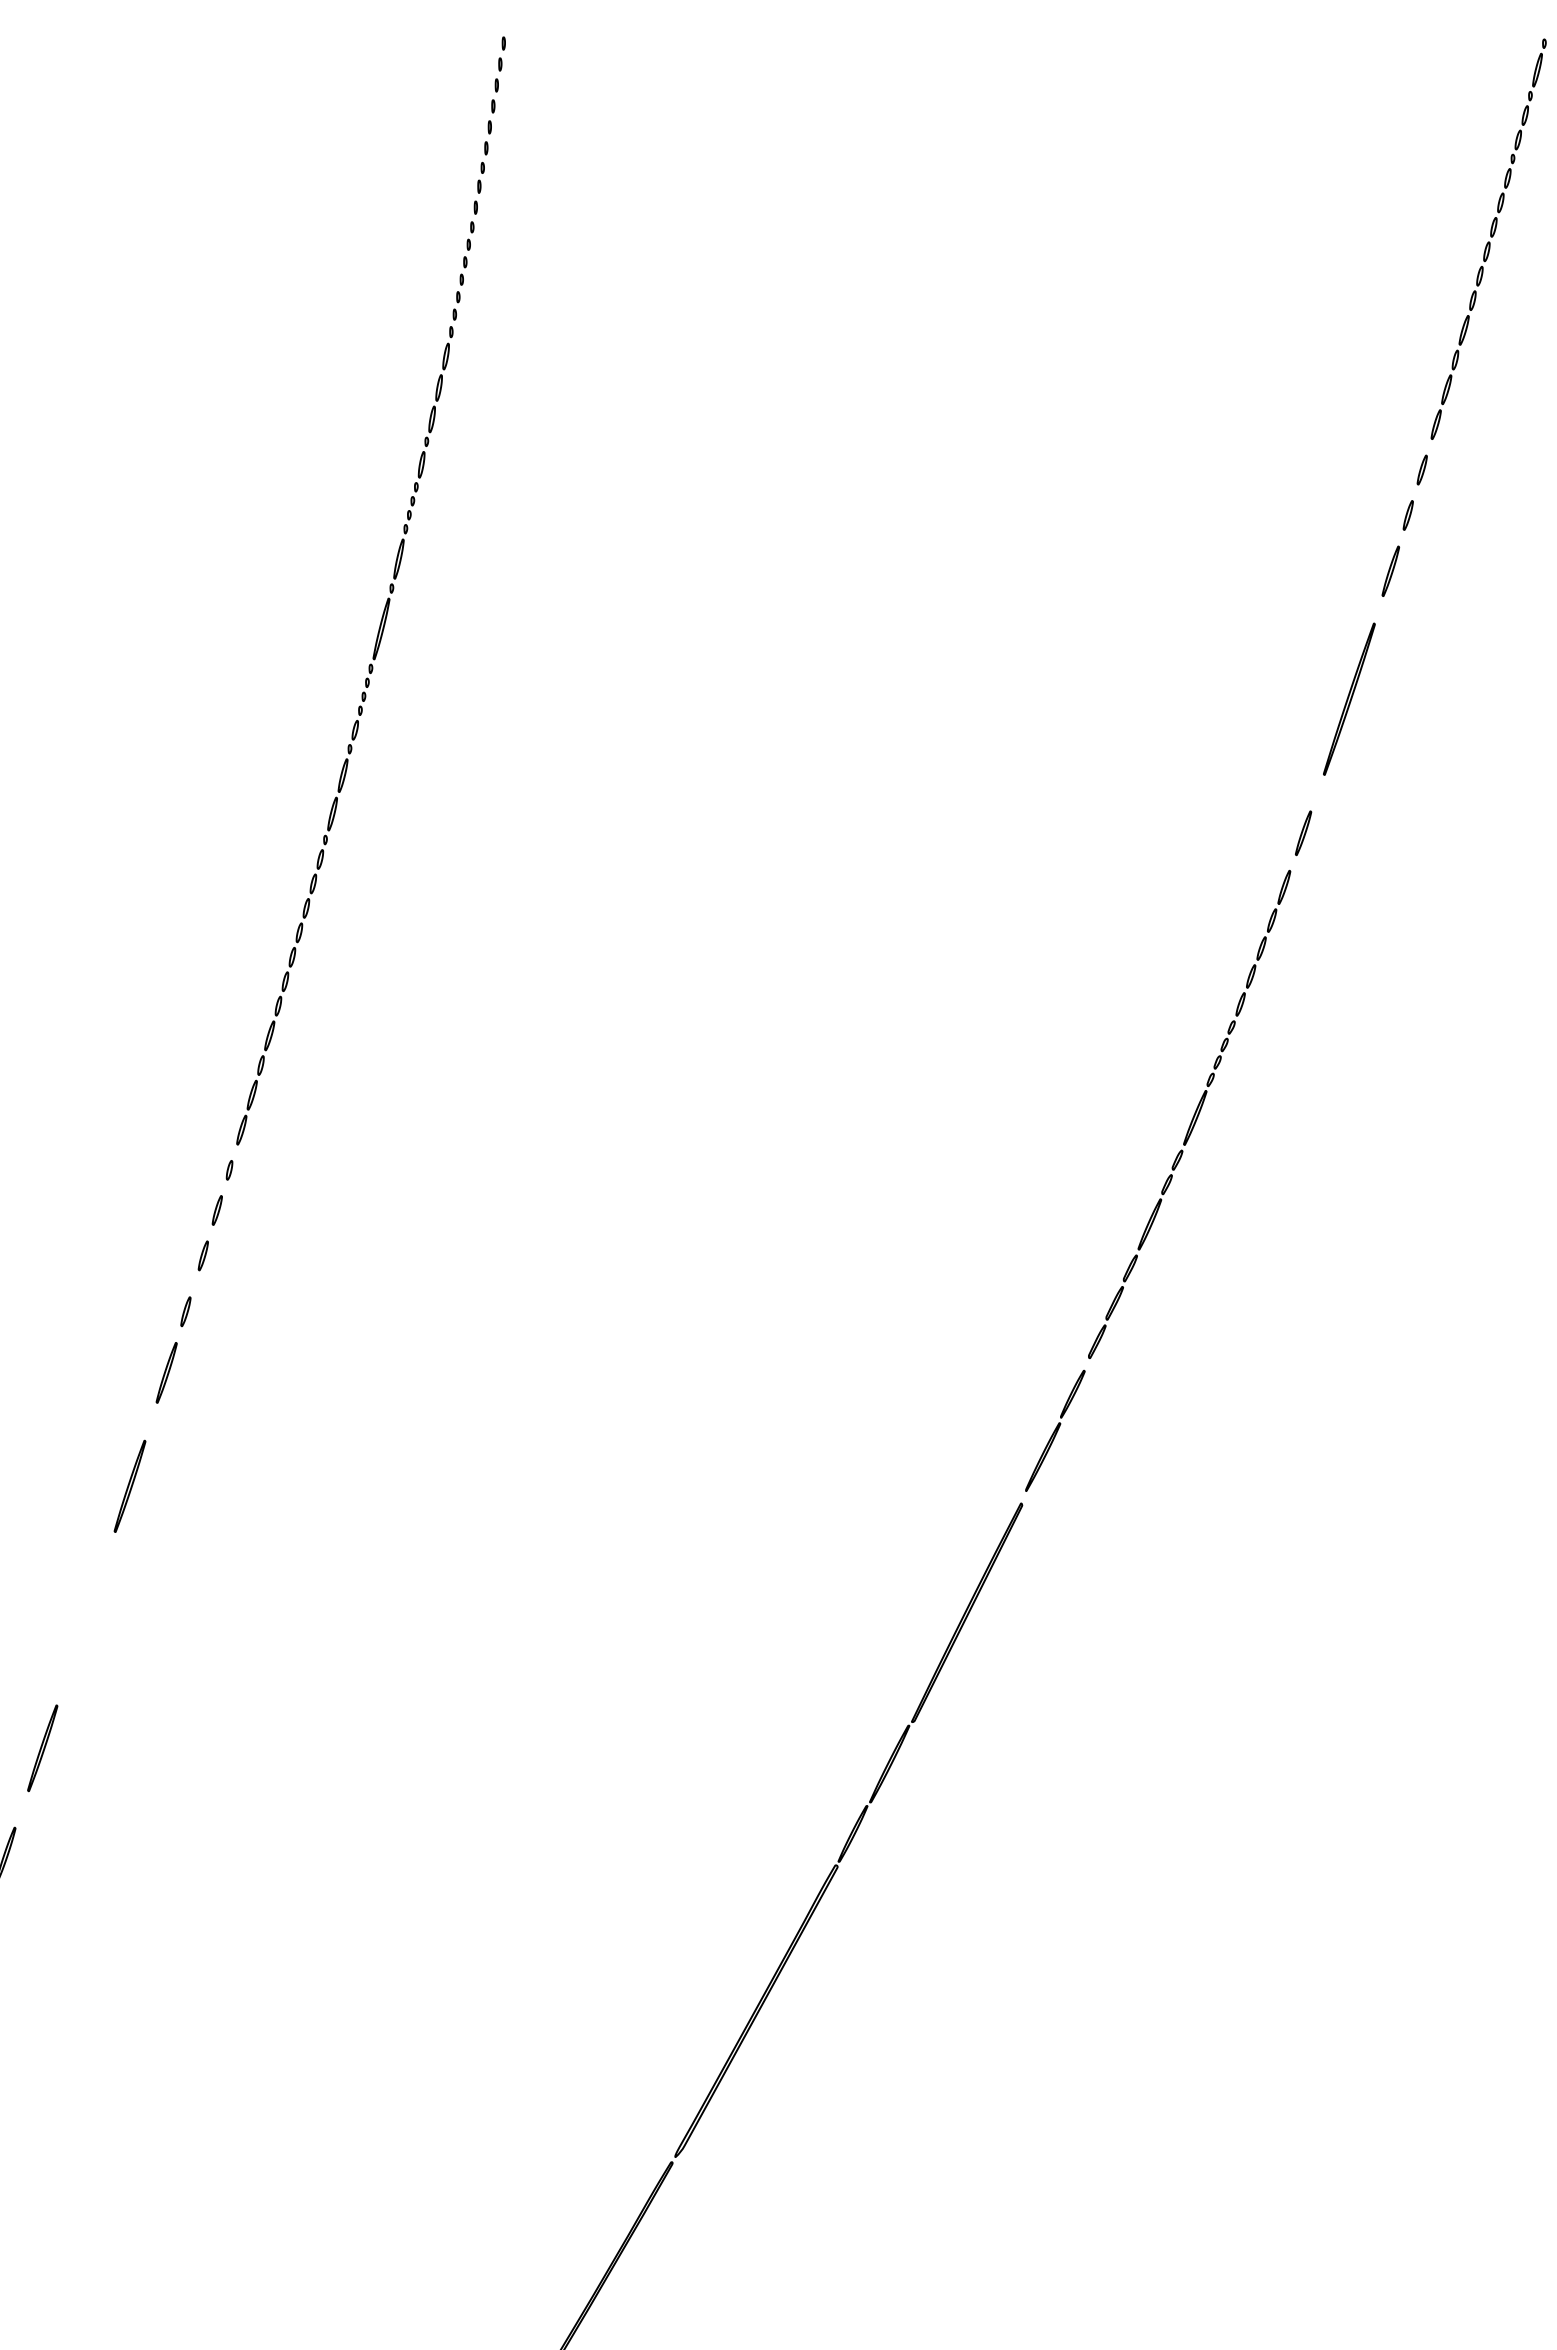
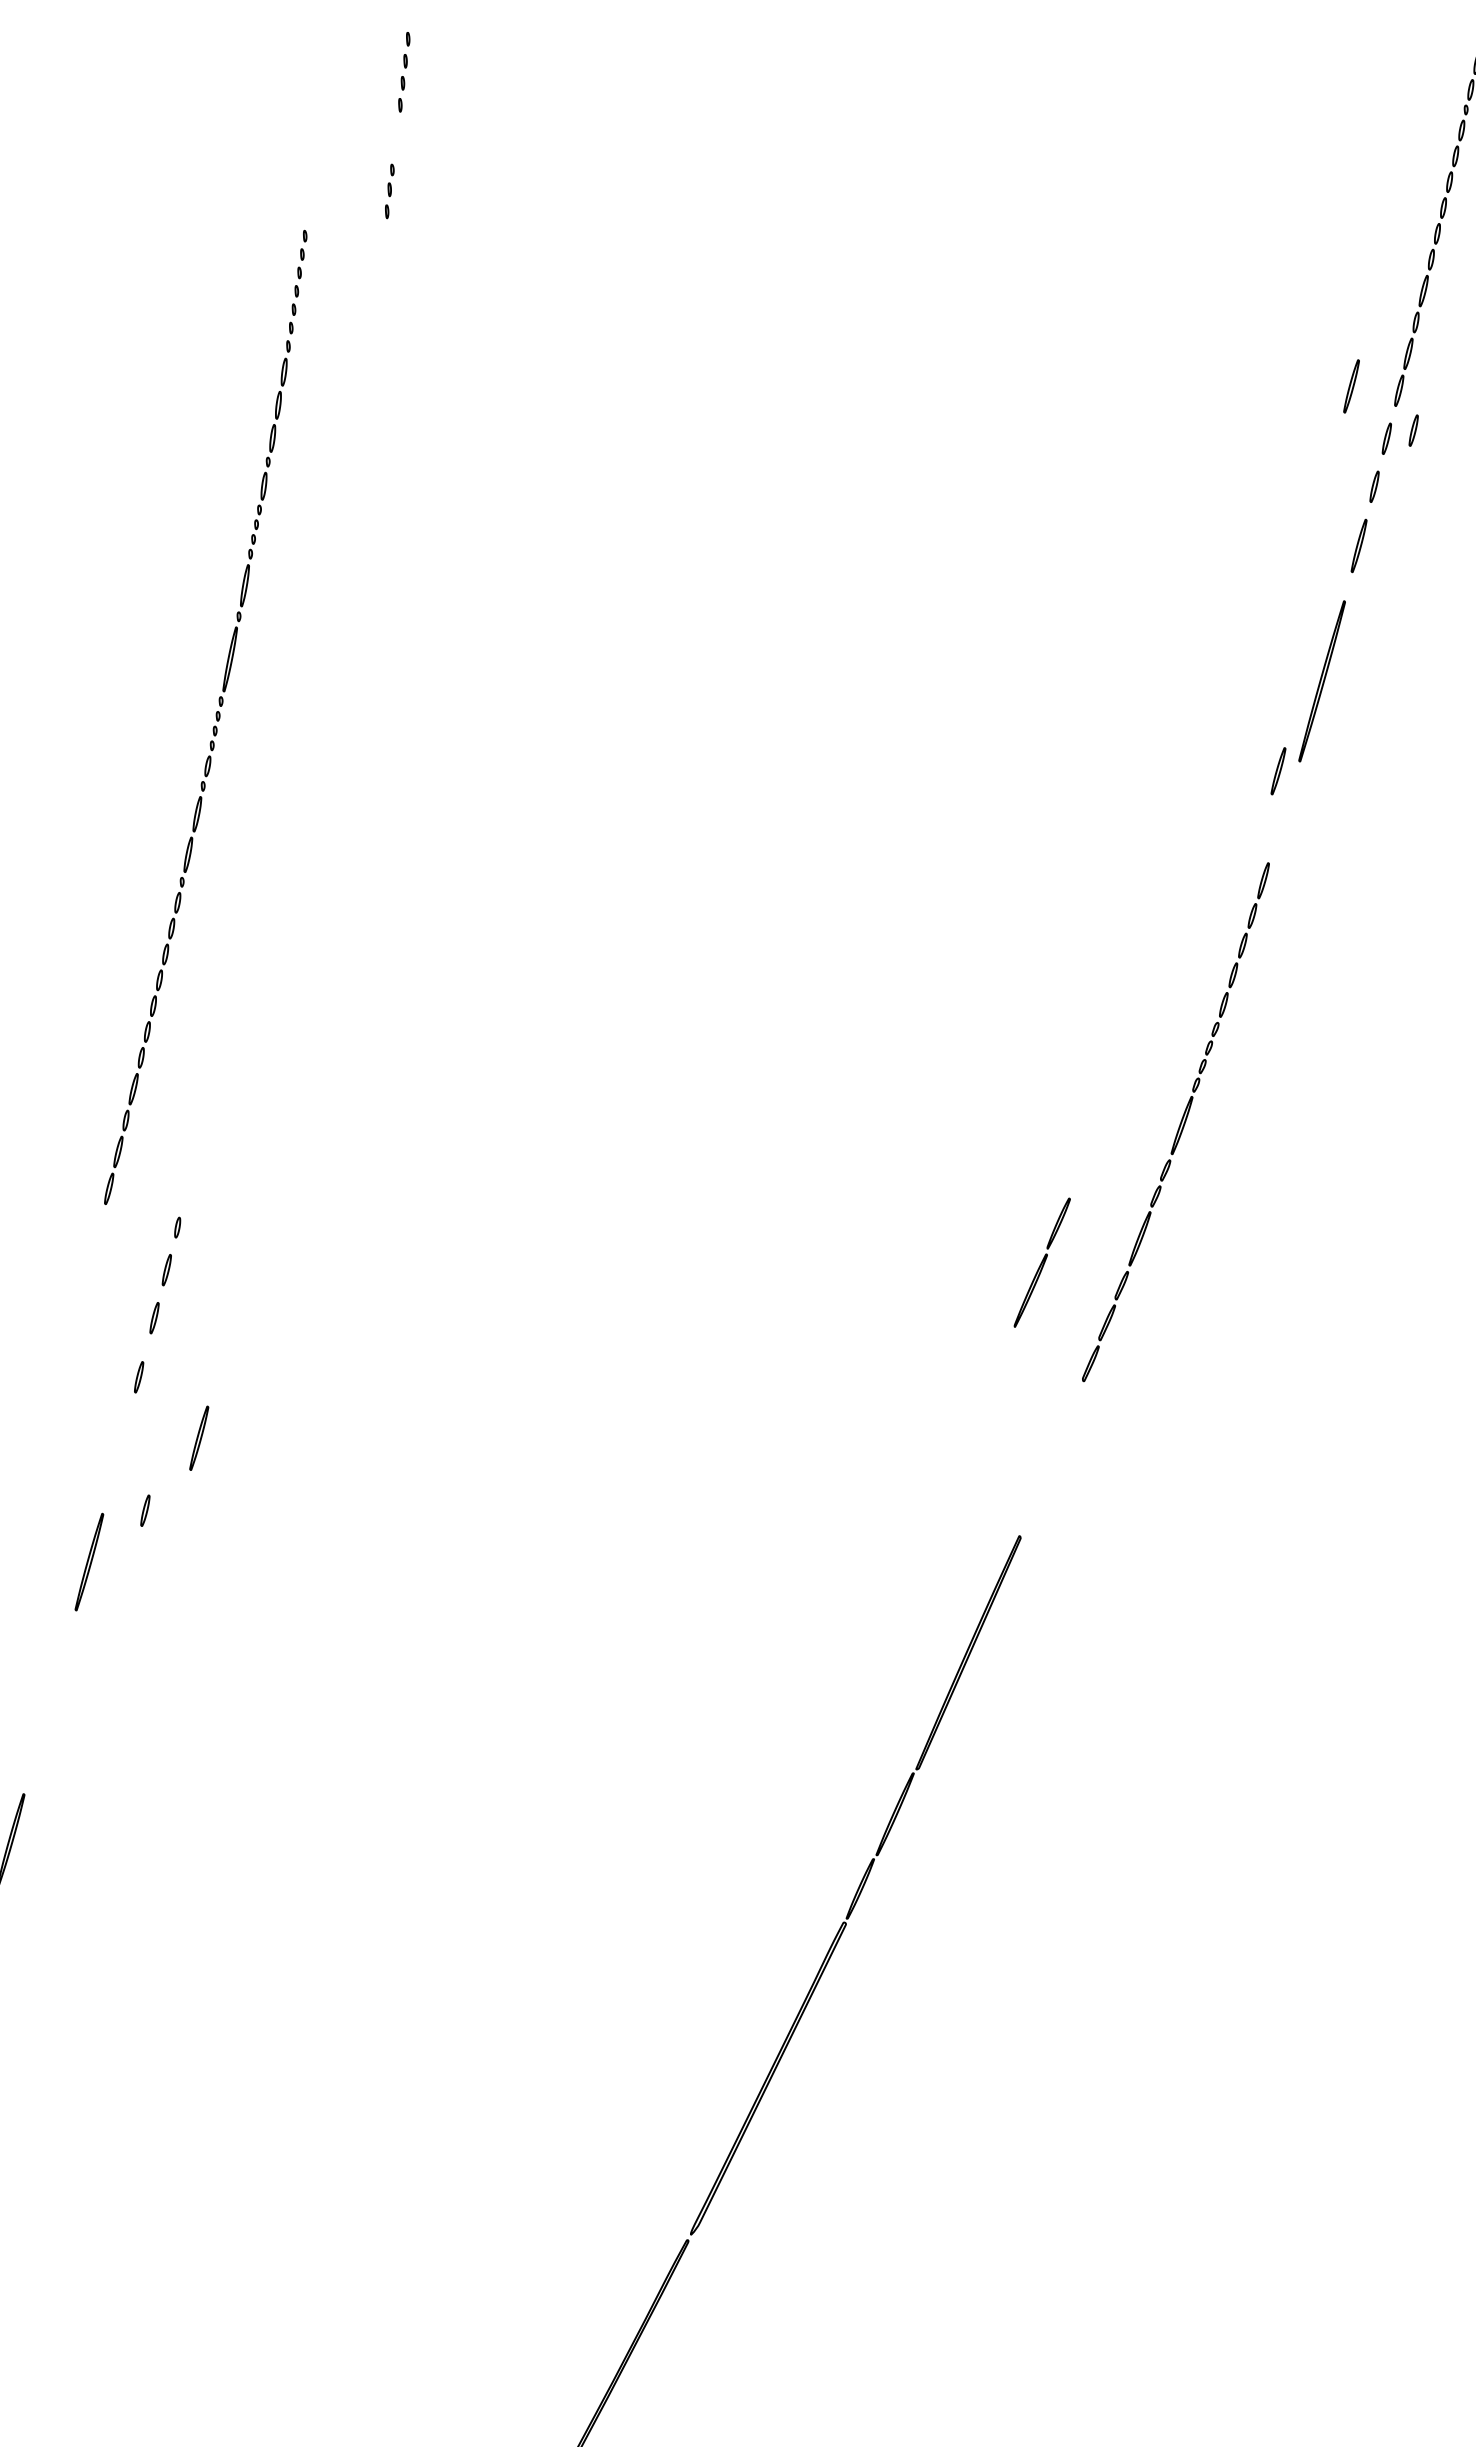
part: (487, 137) -> (395, 137), removed
part: (1390, 417) -> (1351, 385), added
part: (1447, 463) -> (1412, 430), added
part: (365, 683) -> (216, 717), moved
part: (1303, 833) -> (1278, 771), moved
part: (166, 1372) -> (198, 1437), moved
part: (1055, 1430) -> (1042, 1262), moved
part: (185, 1439) -> (144, 1510), added

